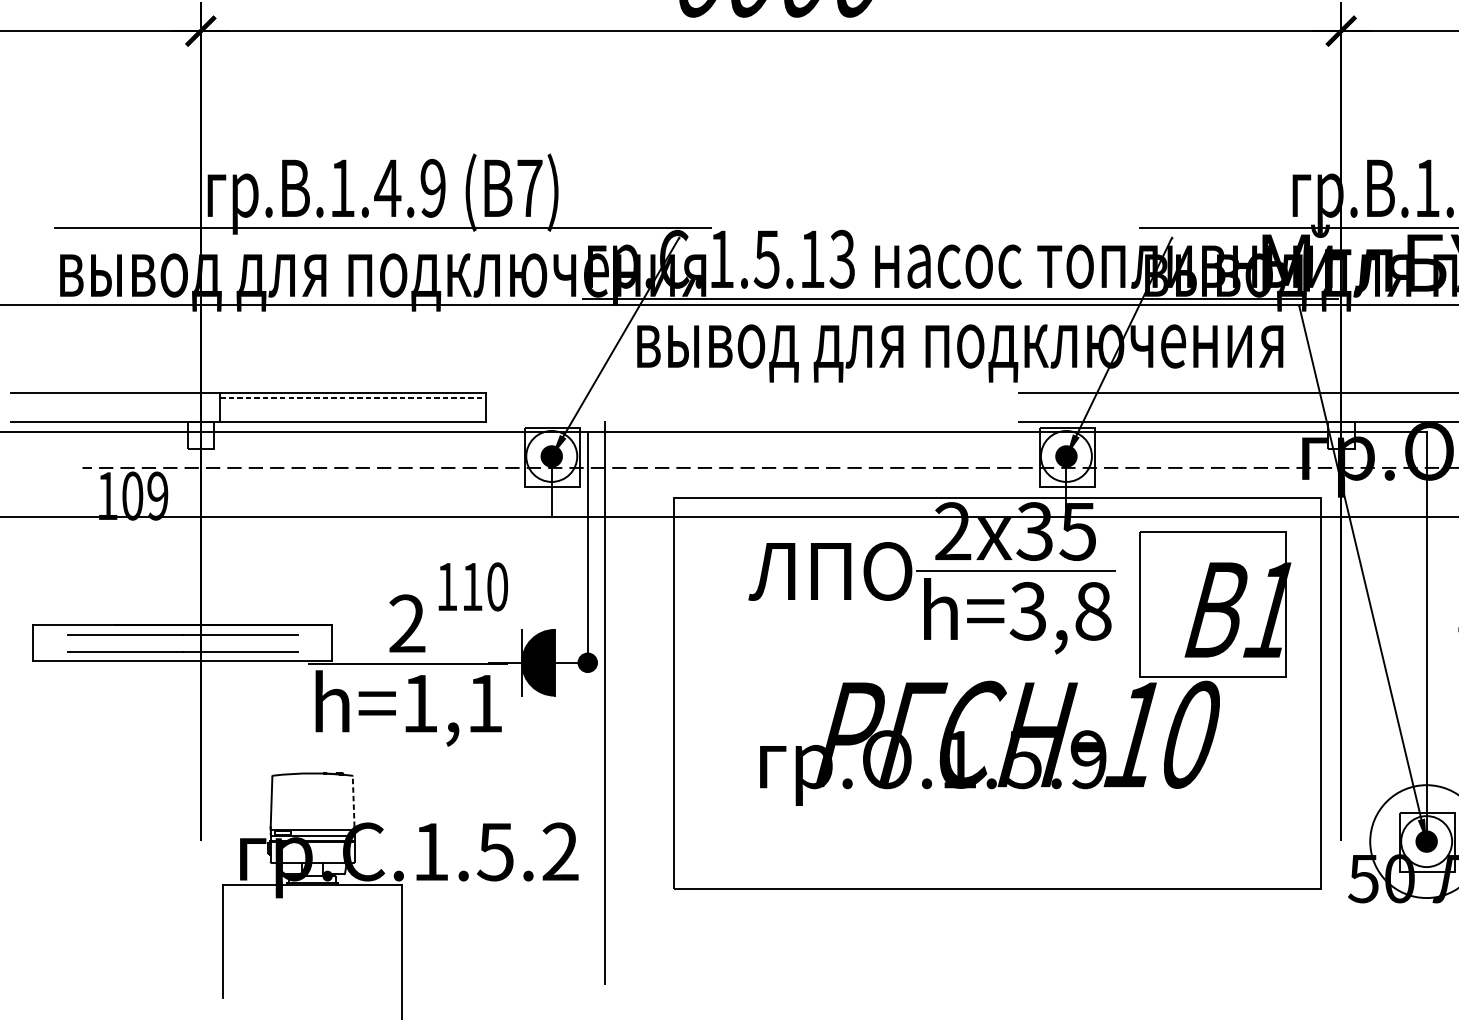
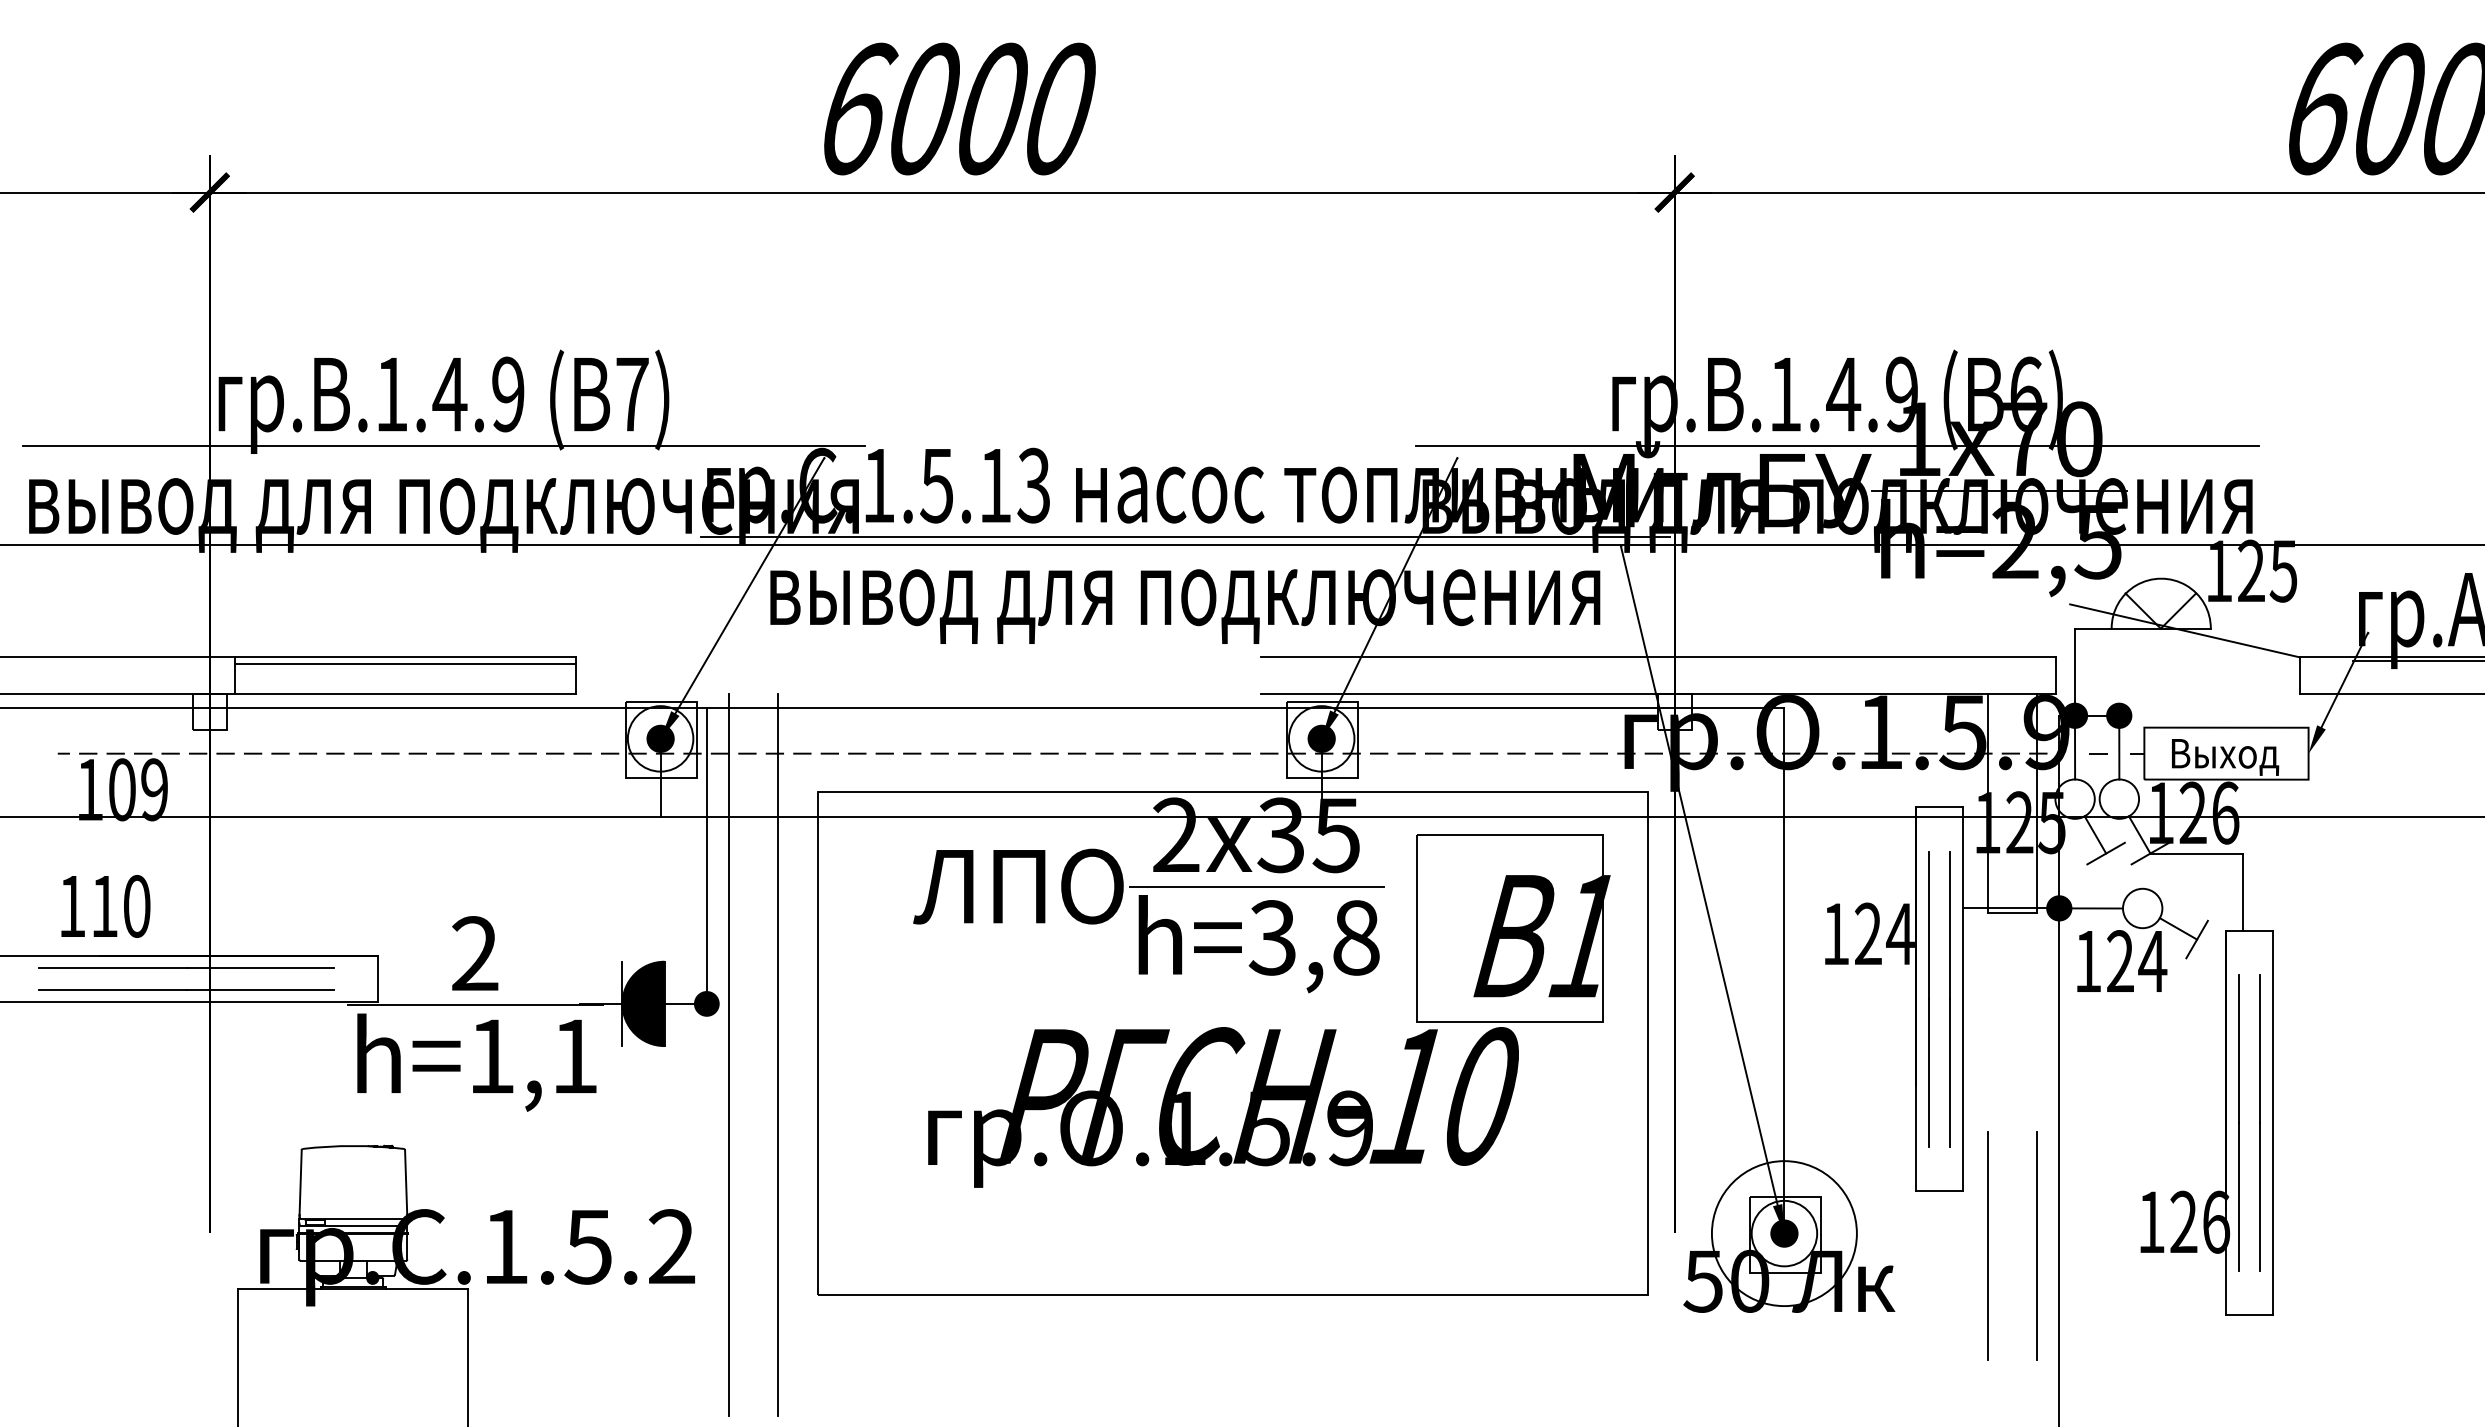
line: (353, 397) -> (405, 663), dashed -> solid
text: (473, 586) -> (105, 906), moved
line: (642, 702) -> (777, 1054), added
line: (353, 801) -> (406, 1181), dashed -> solid

